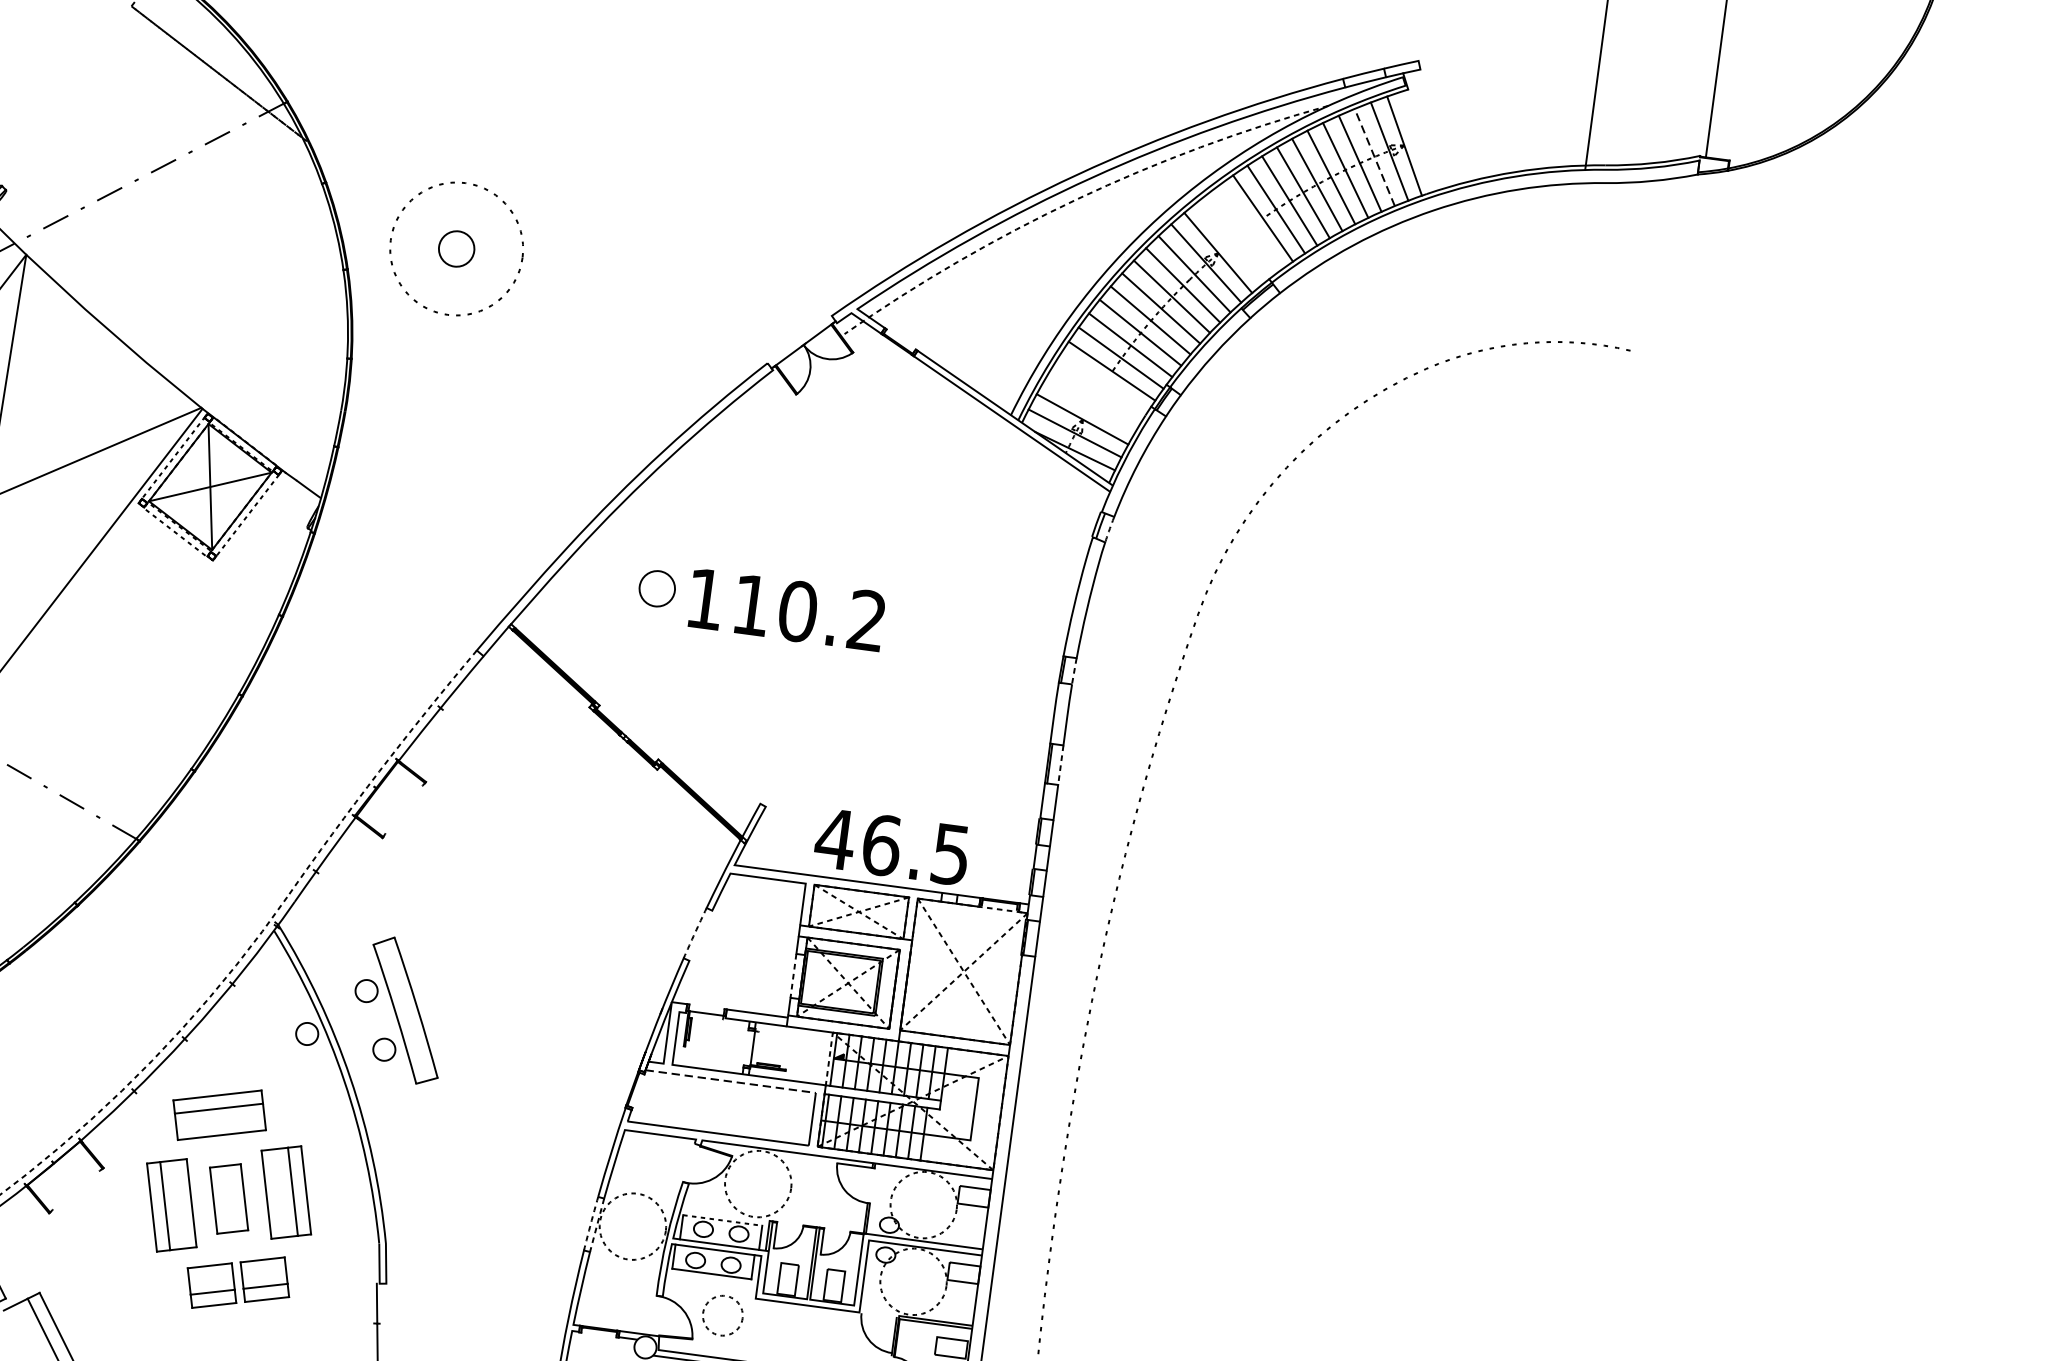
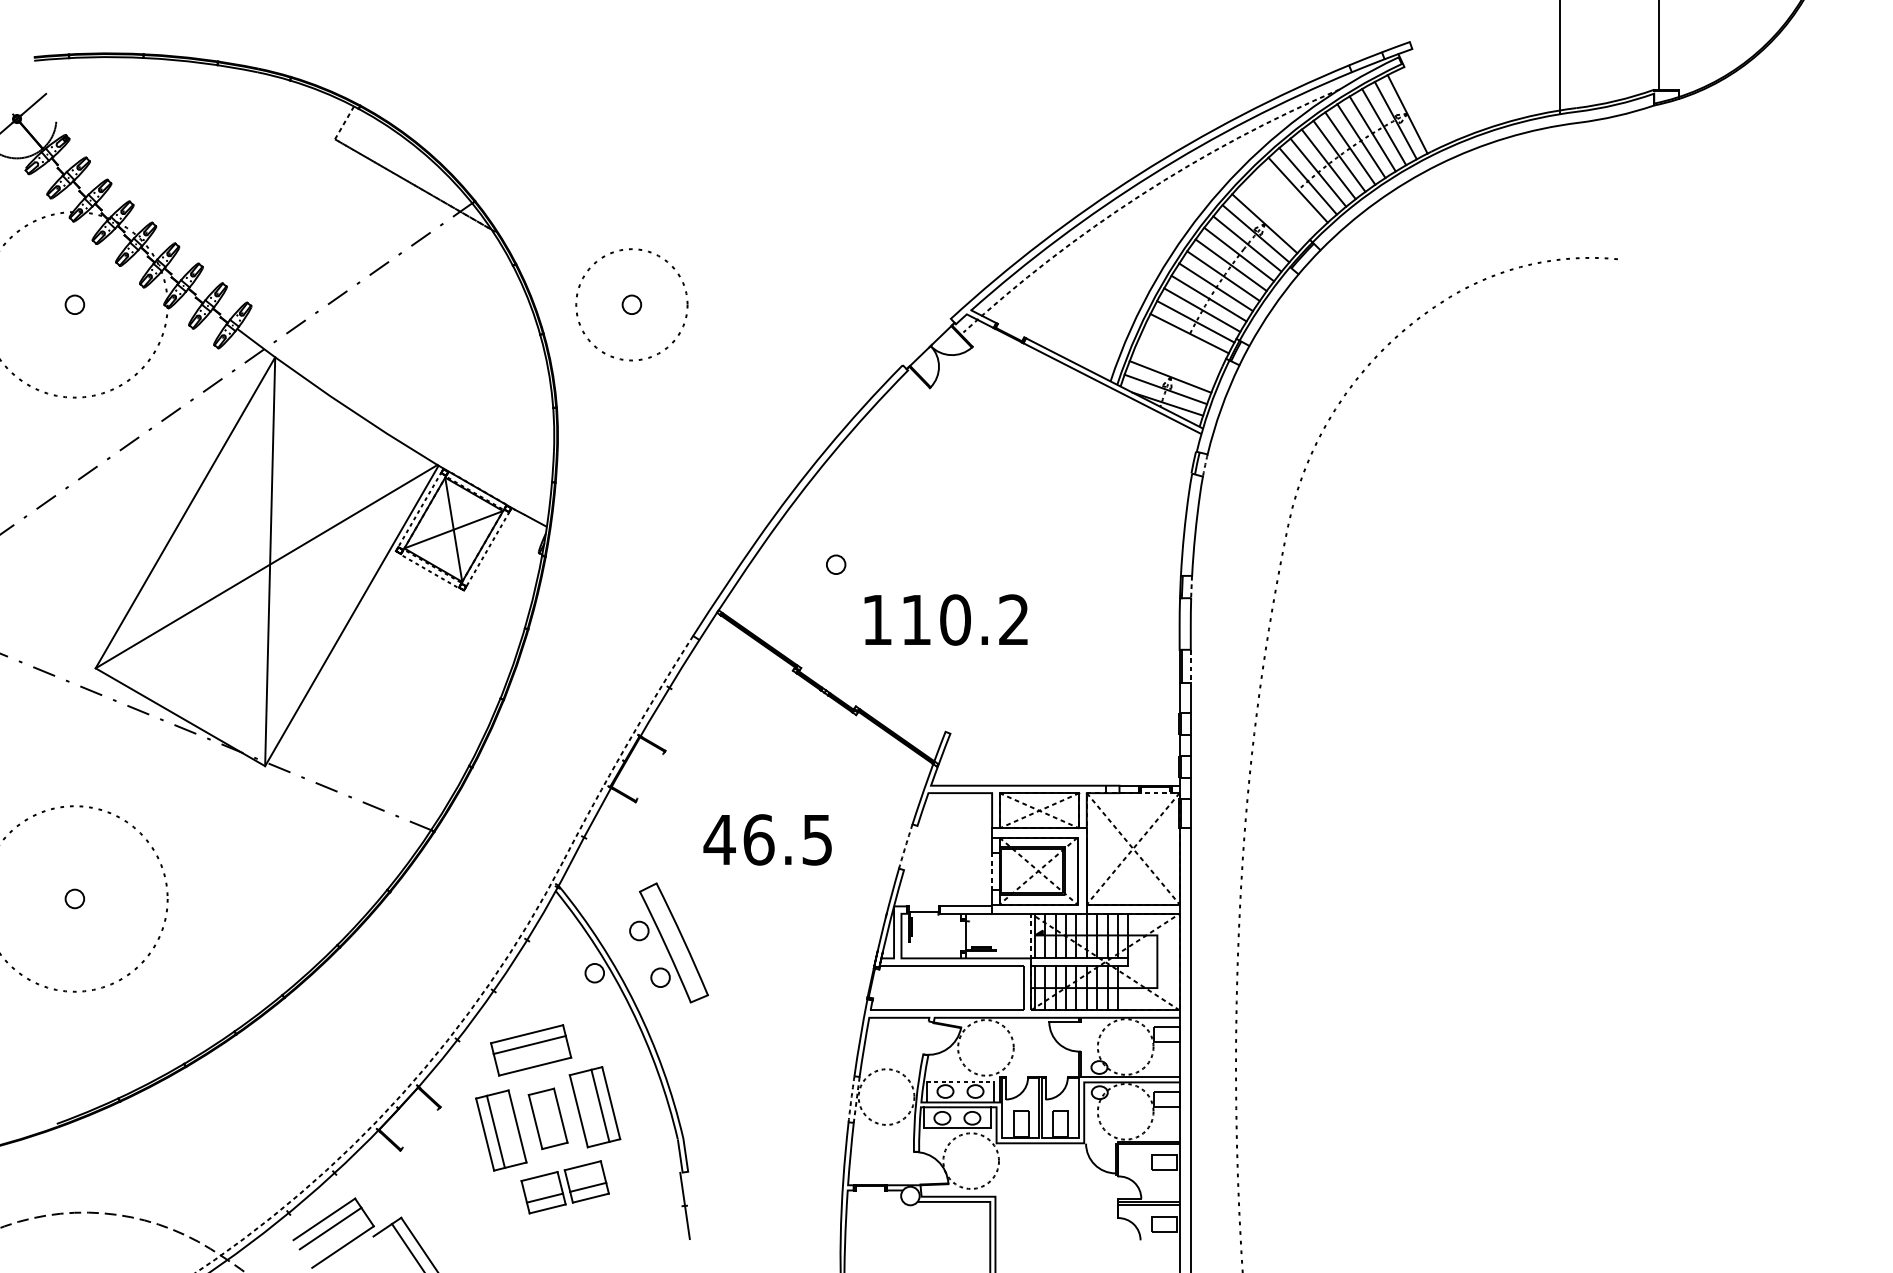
line: (1374, 156) -> (1383, 126), dashed -> solid
circle: (456, 248) -> (631, 304), size x0.62
circle: (656, 588) -> (835, 564), size x0.62
text: (786, 609) -> (945, 619), moved
text: (891, 846) -> (767, 839), moved
line: (730, 1081) -> (951, 965), dashed -> solid
circle: (723, 1315) -> (971, 1160), size x1.67

